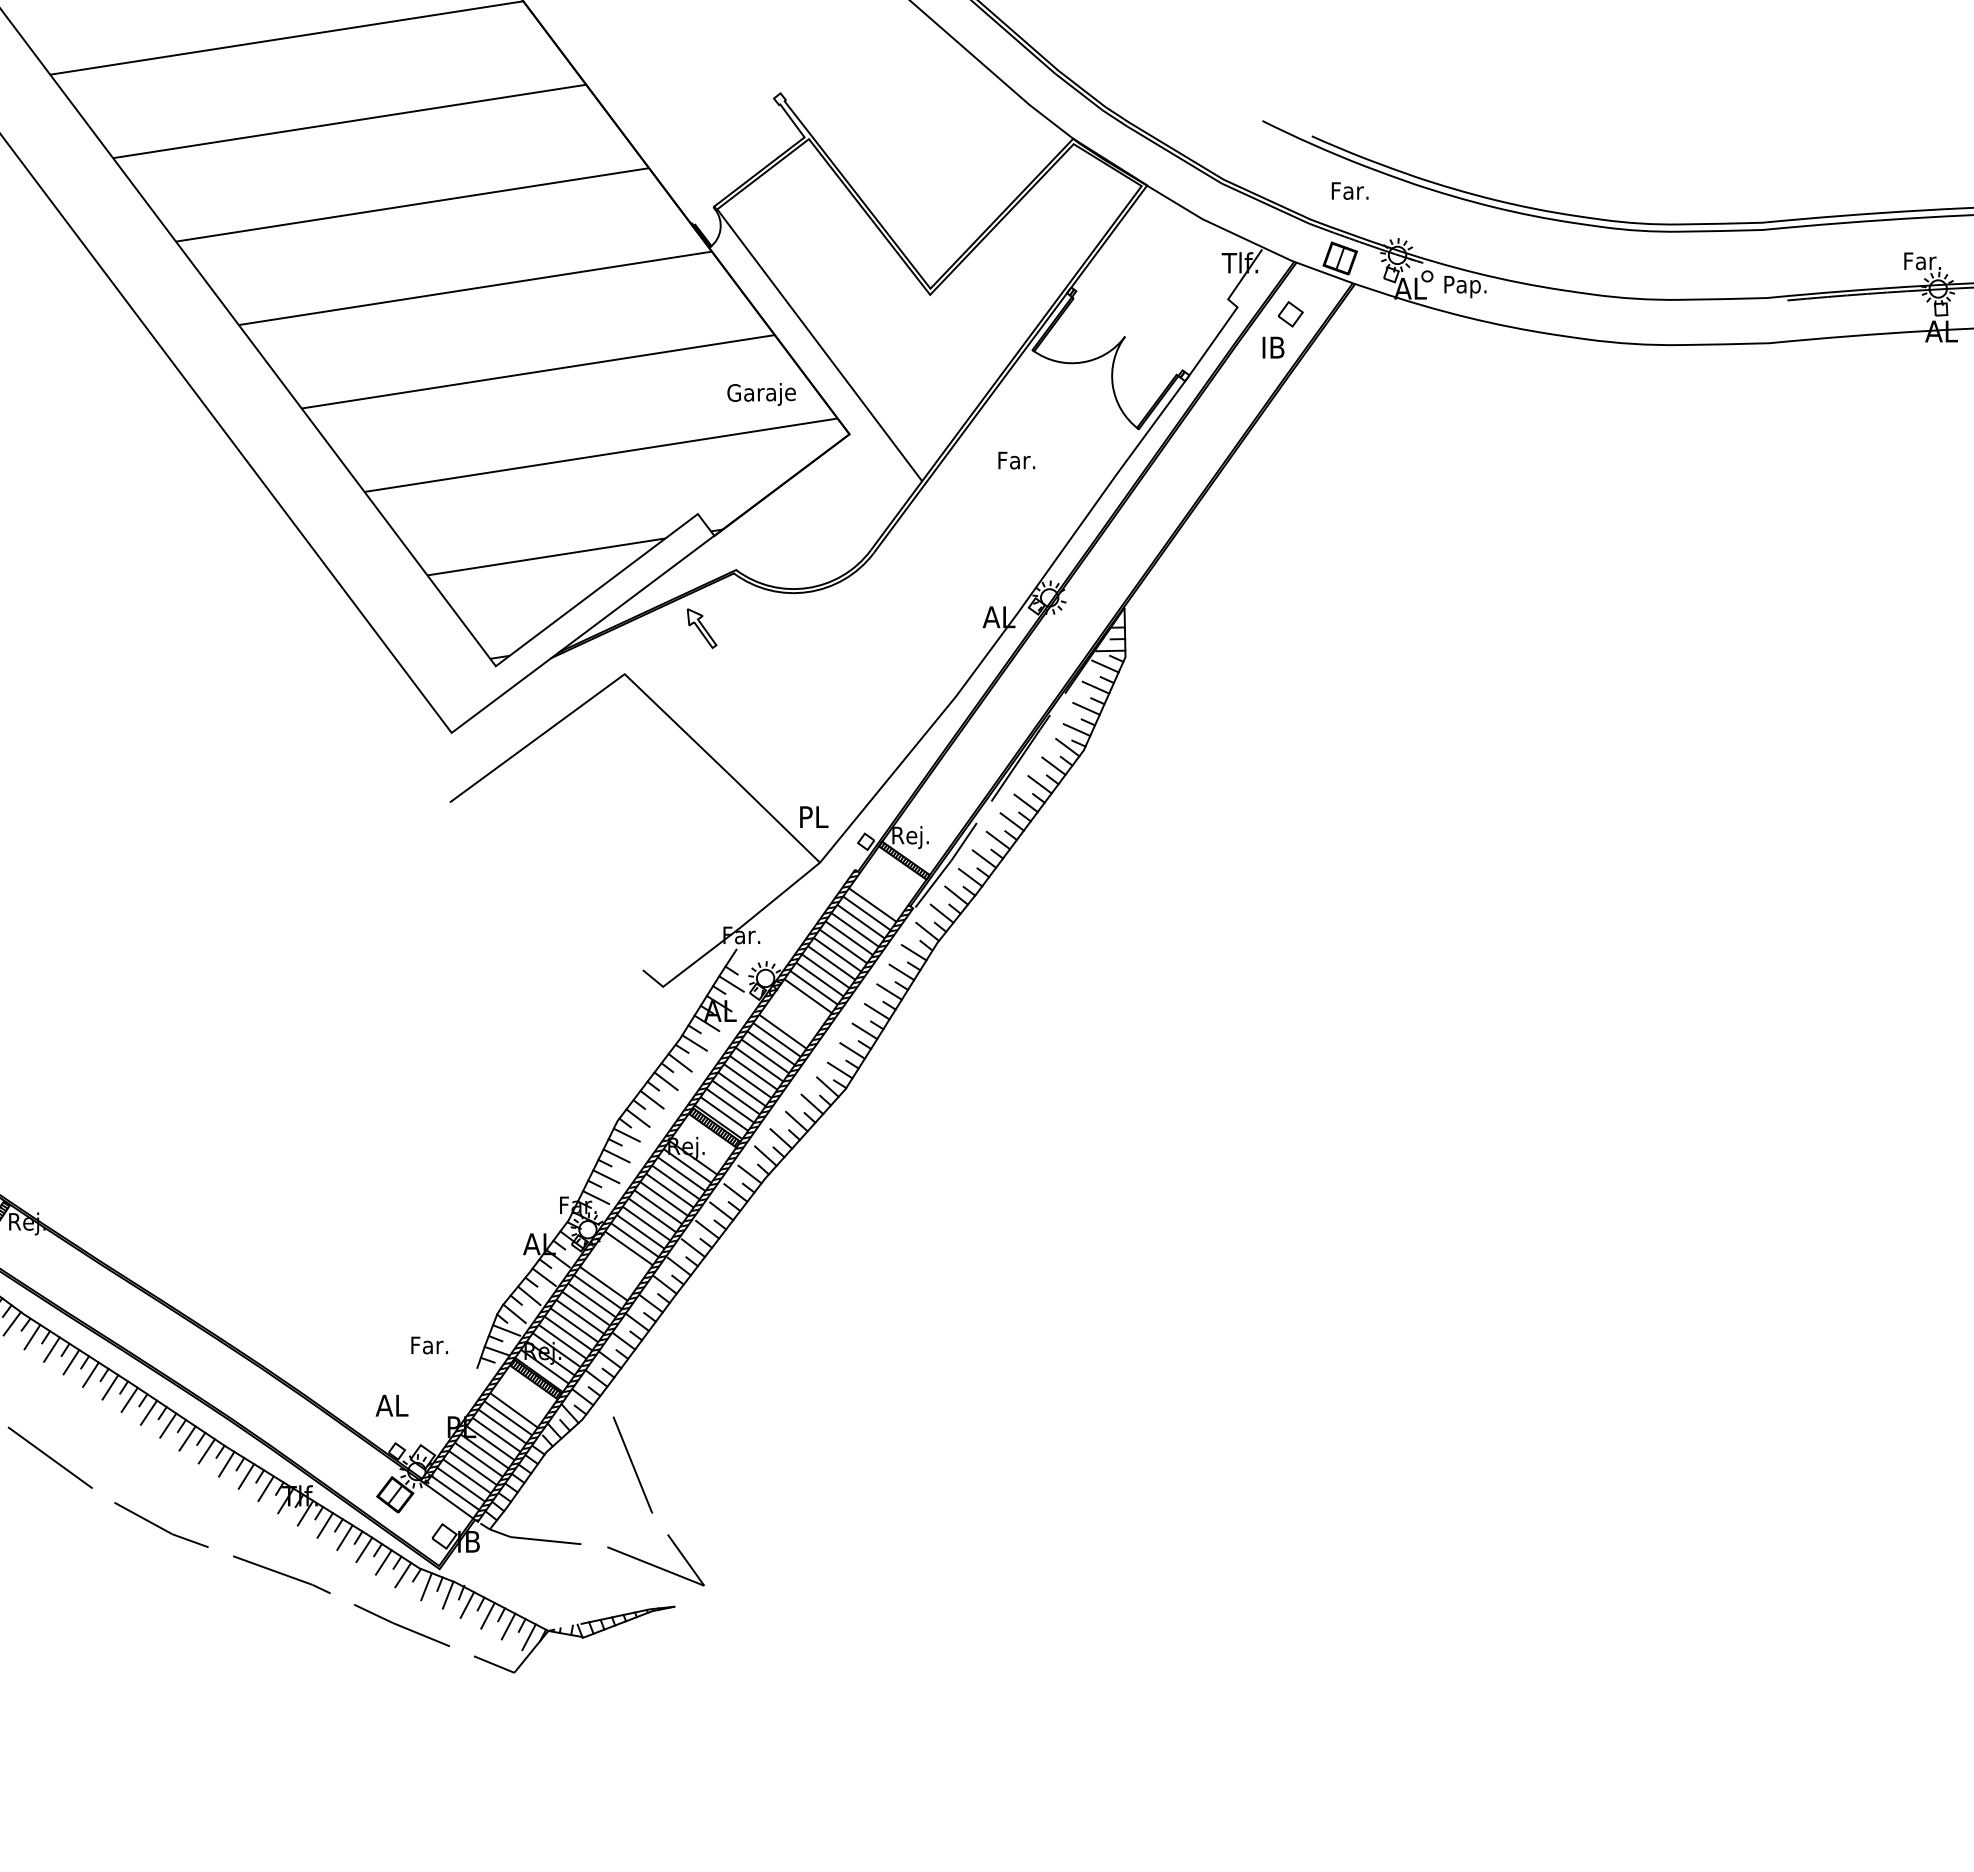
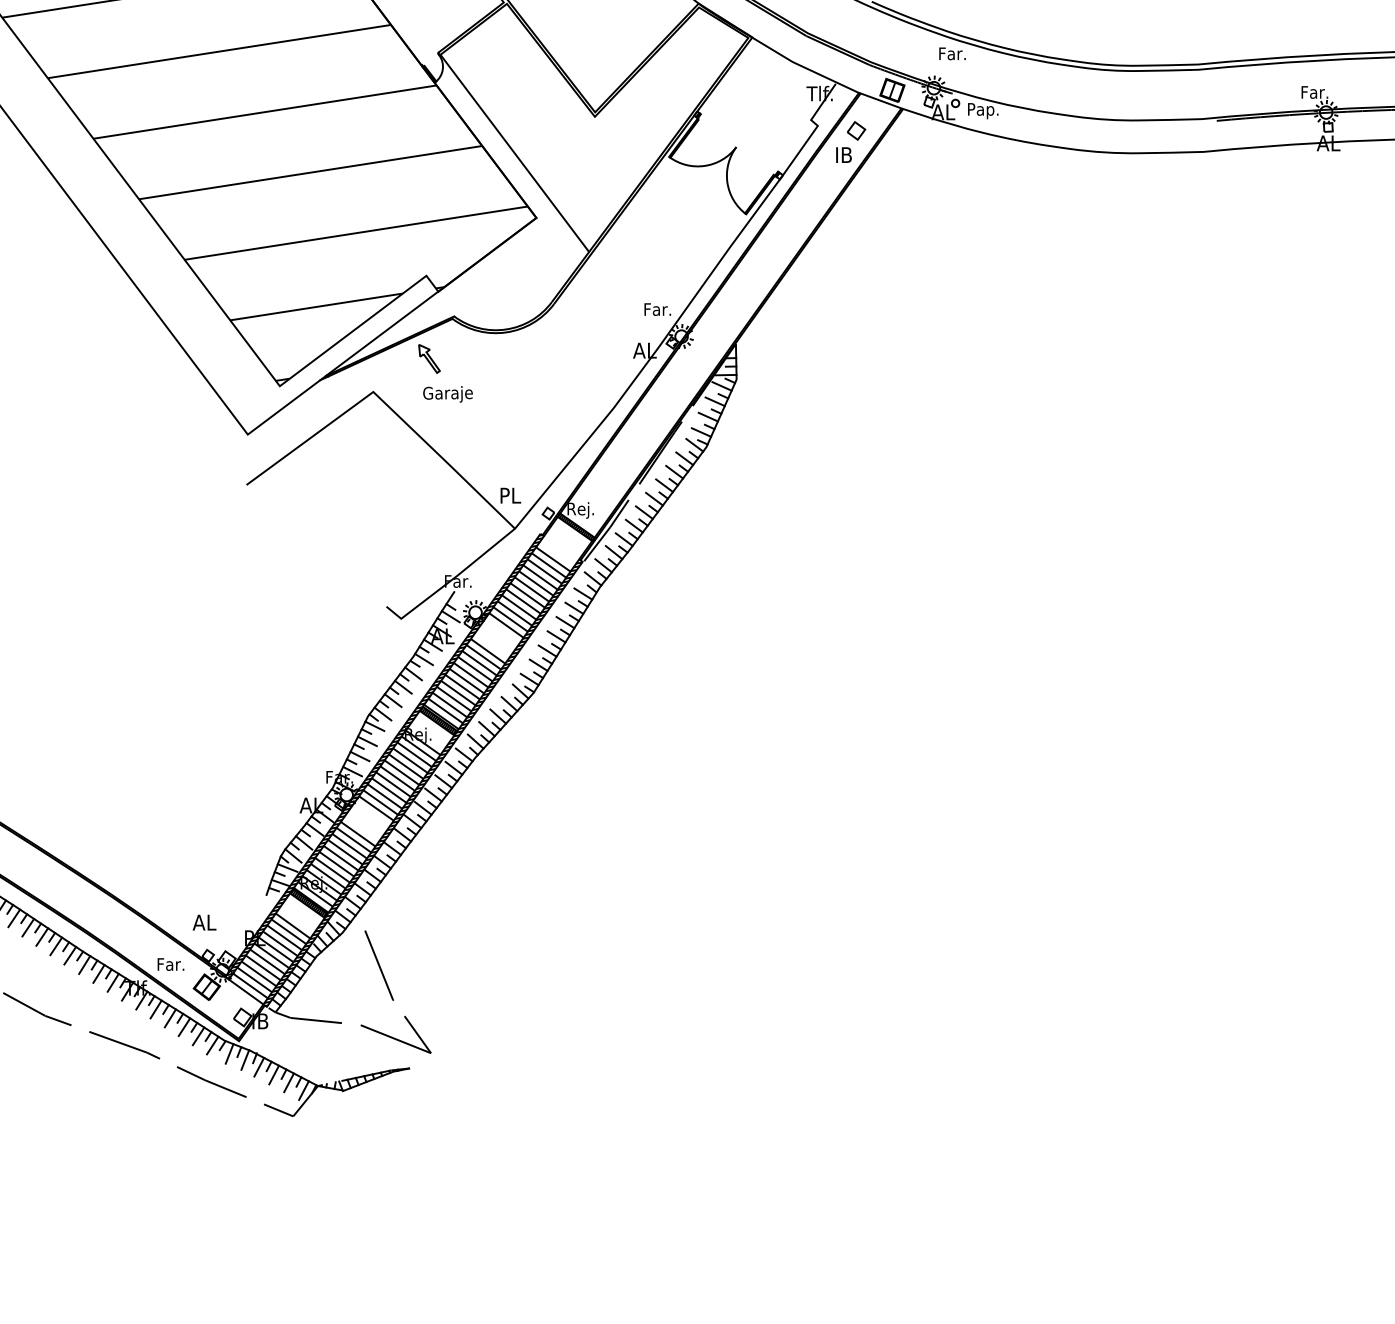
text: (1349, 190) -> (952, 53), moved
text: (761, 394) -> (447, 394), moved
text: (1016, 460) -> (657, 309), moved
text: (429, 1345) -> (170, 964), moved

